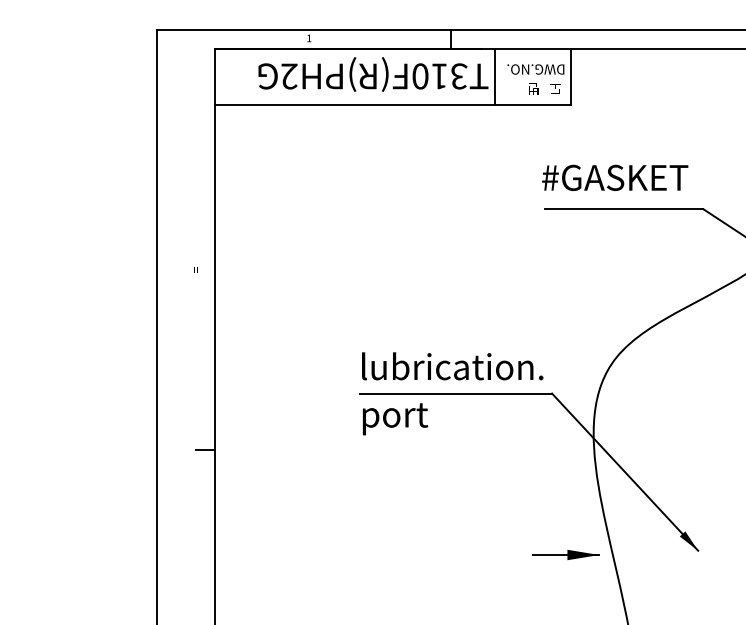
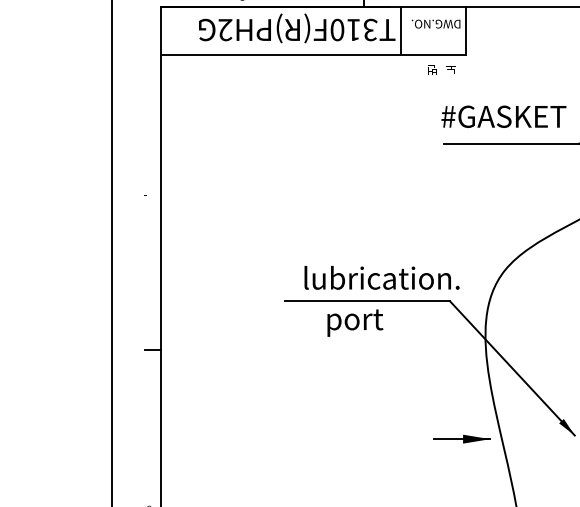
text: (544, 88) -> (441, 69), moved
text: (452, 366) -> (381, 278), moved
text: (395, 419) -> (355, 323), moved

